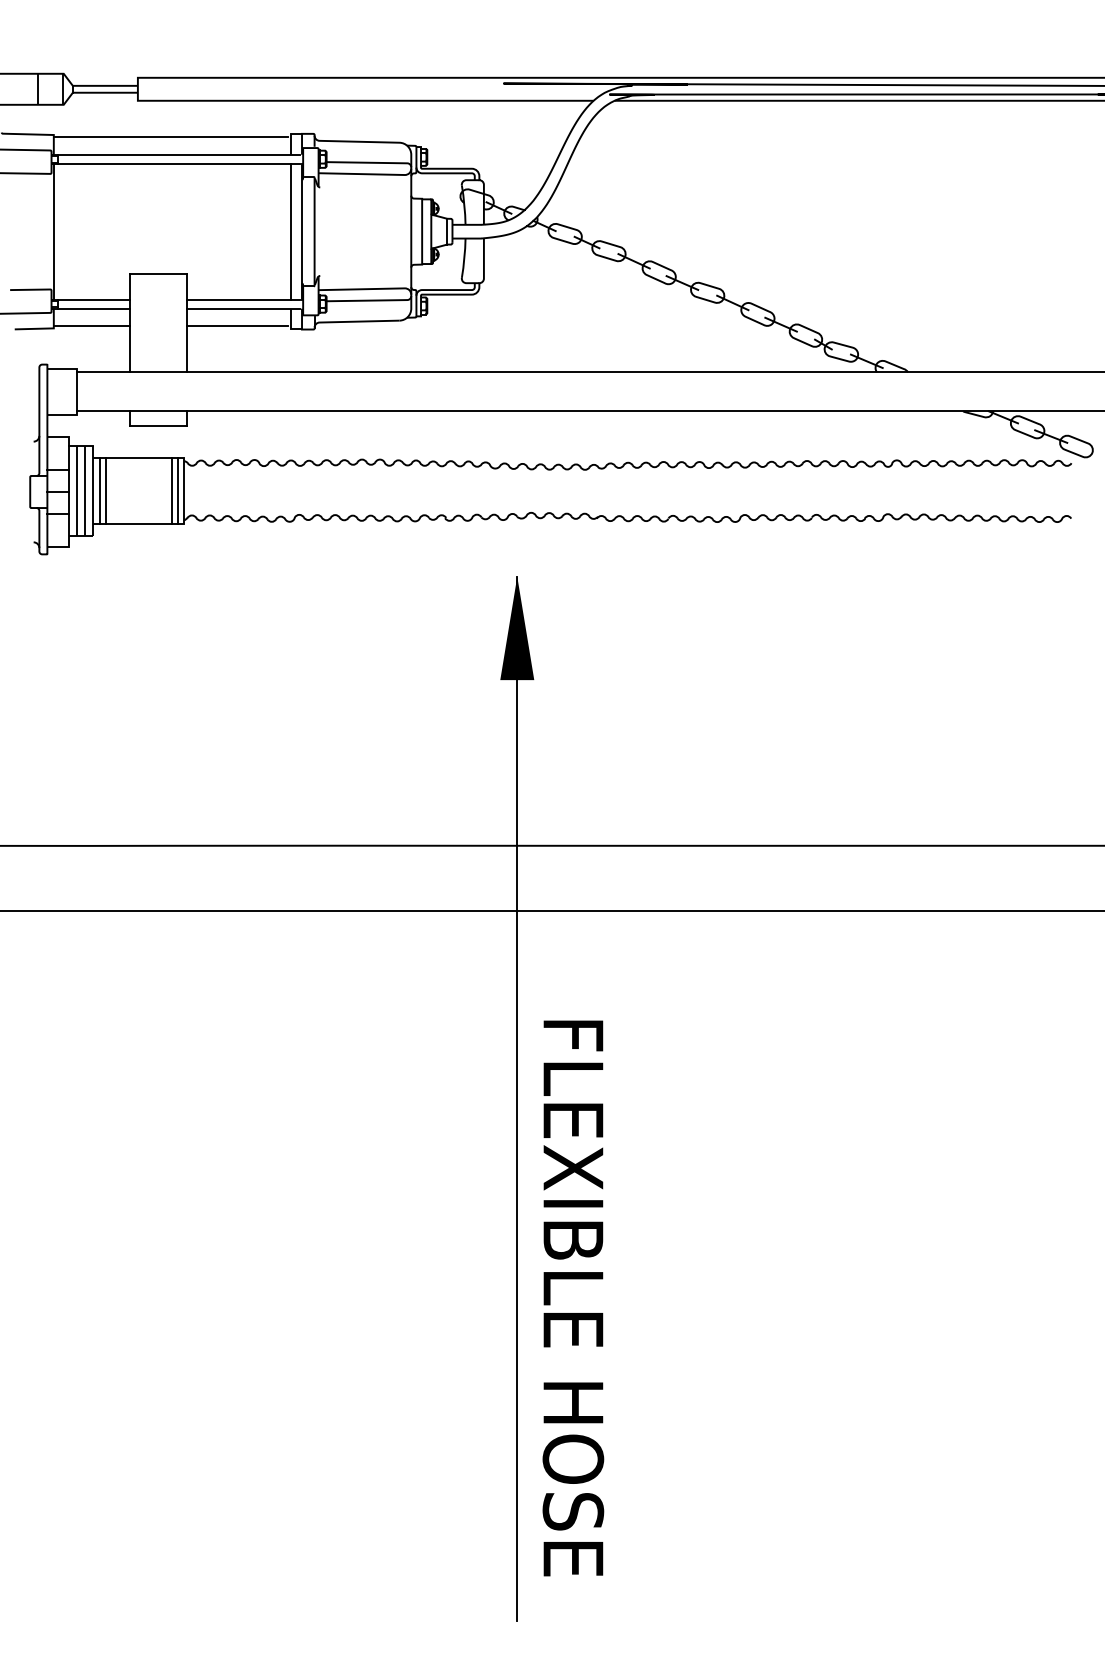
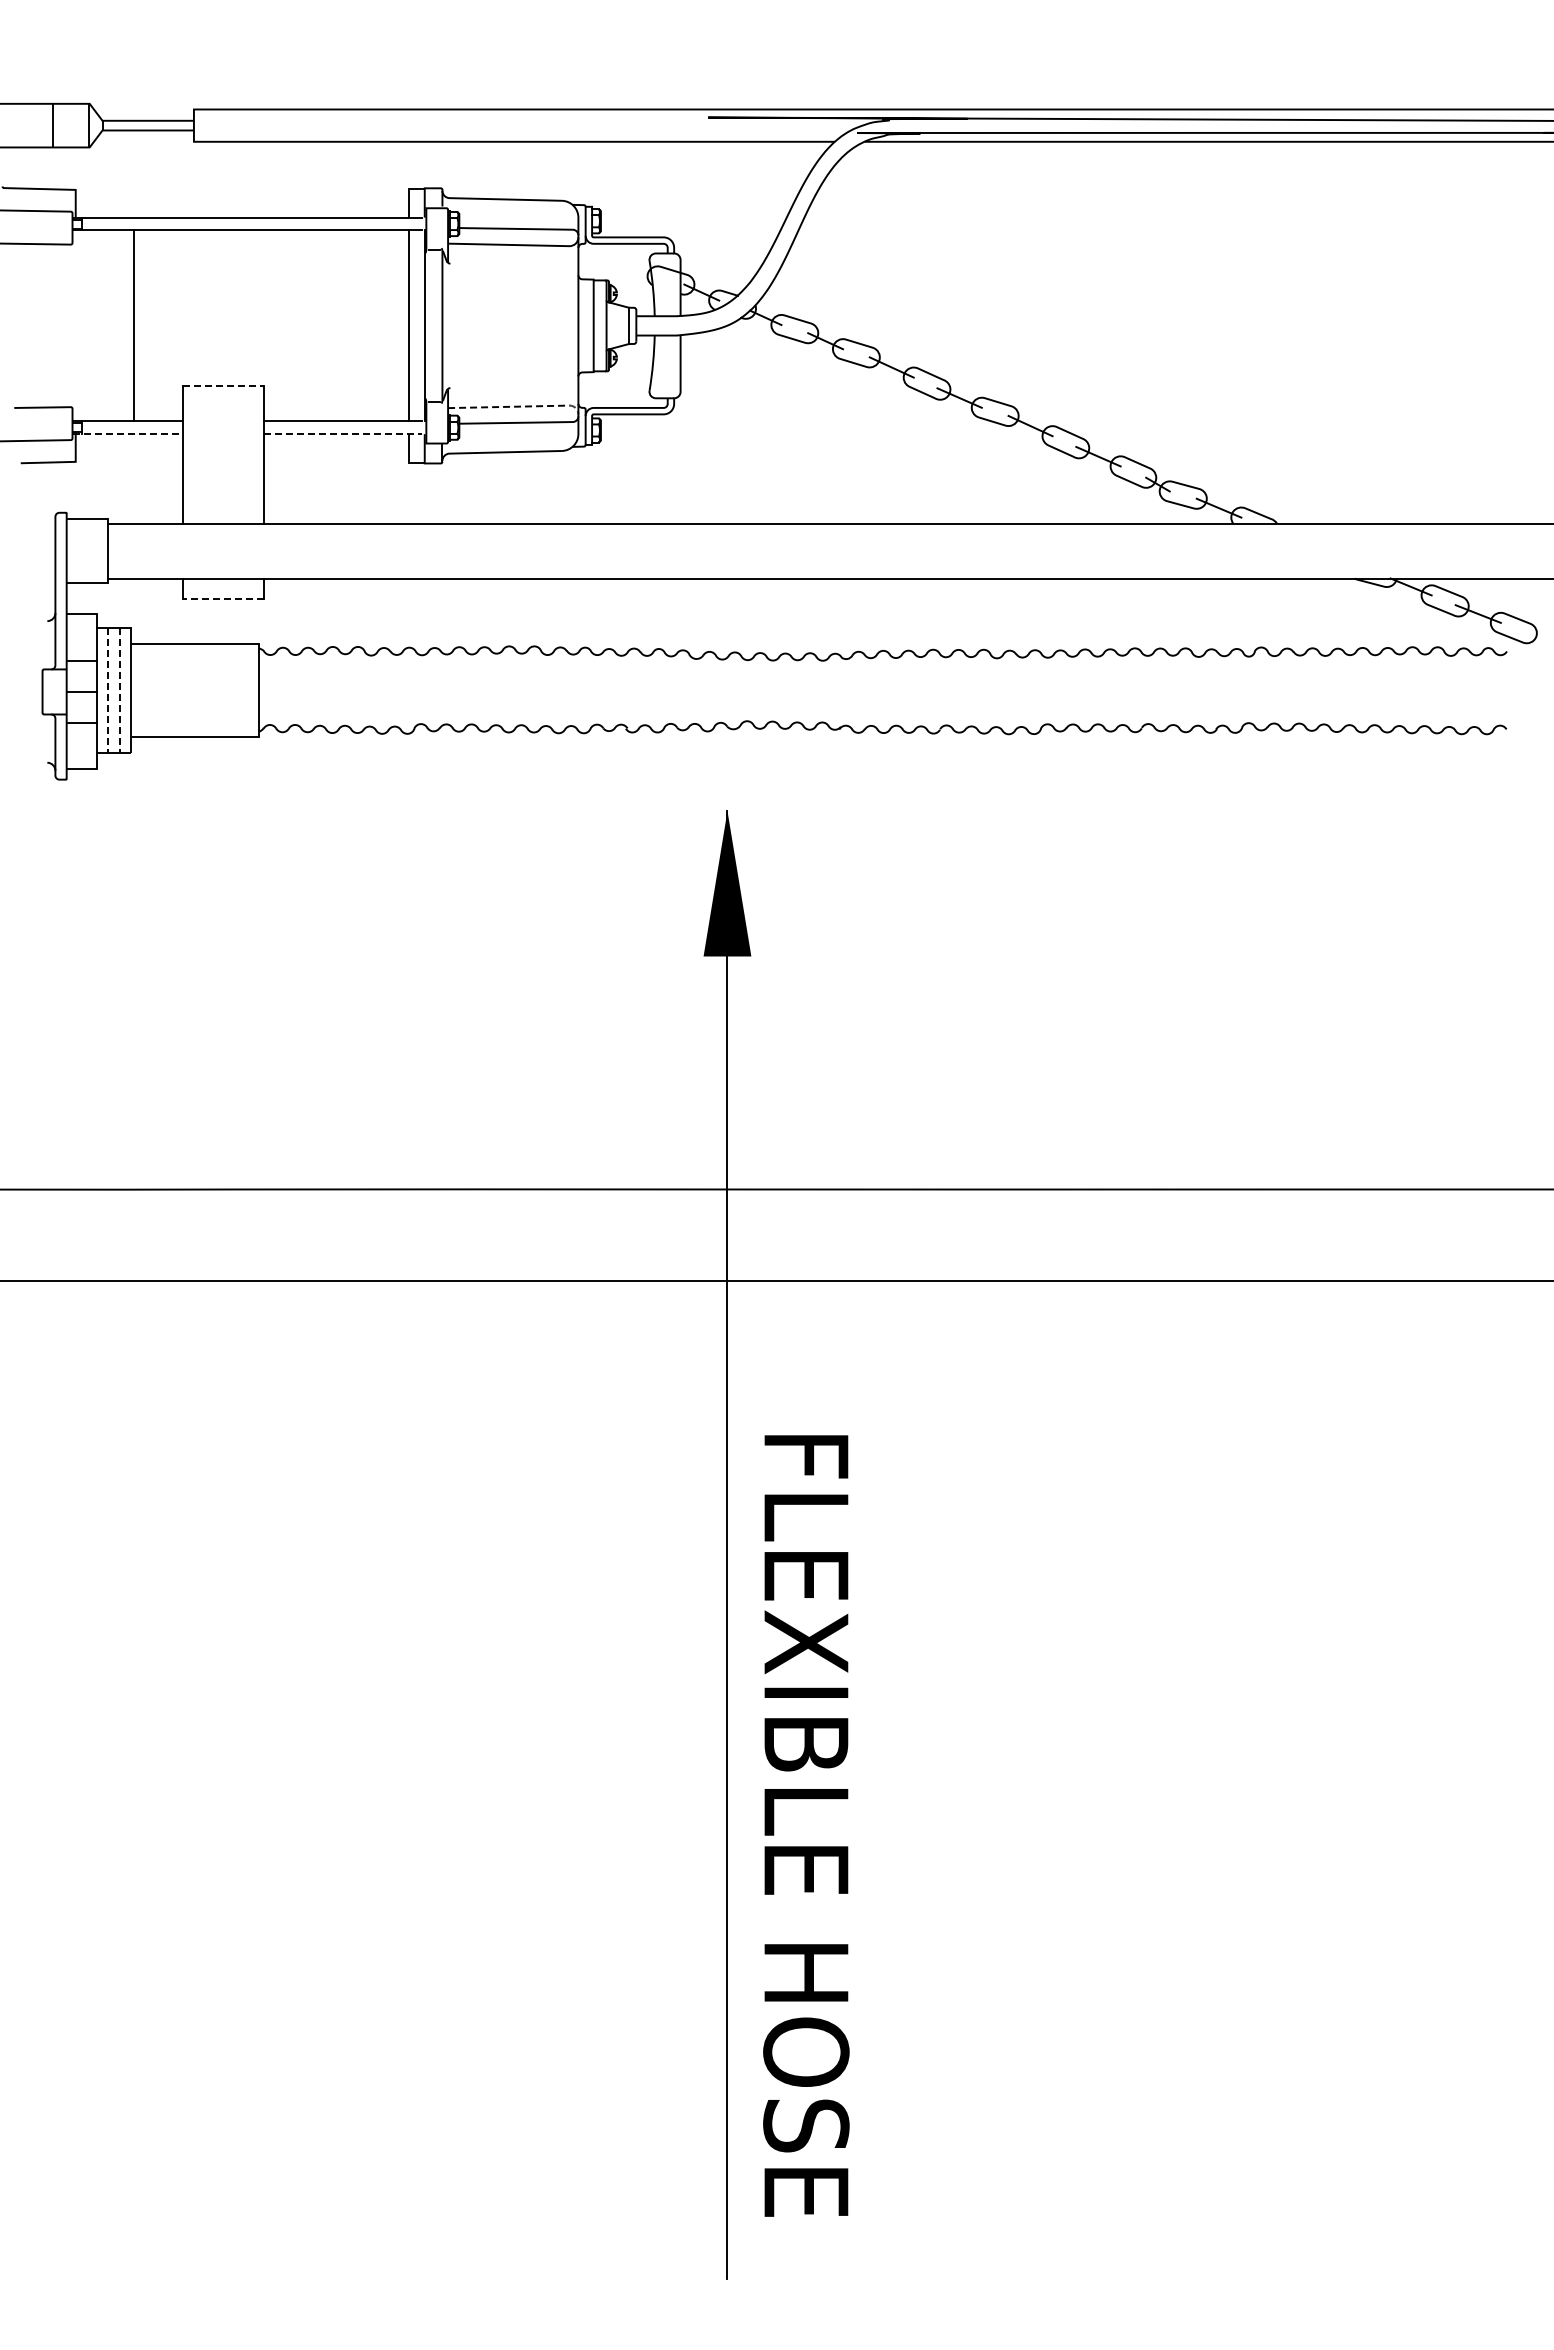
line: (170, 137) -> (240, 193), removed
line: (53, 231) -> (133, 325), moved
line: (158, 274) -> (223, 385), solid -> dashed
line: (370, 289) -> (520, 406), solid -> dashed
line: (91, 308) -> (128, 434), solid -> dashed
line: (244, 308) -> (343, 434), solid -> dashed
line: (91, 325) -> (128, 458), removed
line: (237, 325) -> (334, 458), removed
line: (158, 426) -> (222, 599), solid -> dashed
line: (77, 490) -> (108, 690), solid -> dashed
line: (84, 490) -> (119, 690), solid -> dashed
line: (99, 490) -> (140, 690), removed
line: (105, 490) -> (148, 690), removed
line: (171, 490) -> (241, 690), removed
line: (178, 490) -> (250, 690), removed

